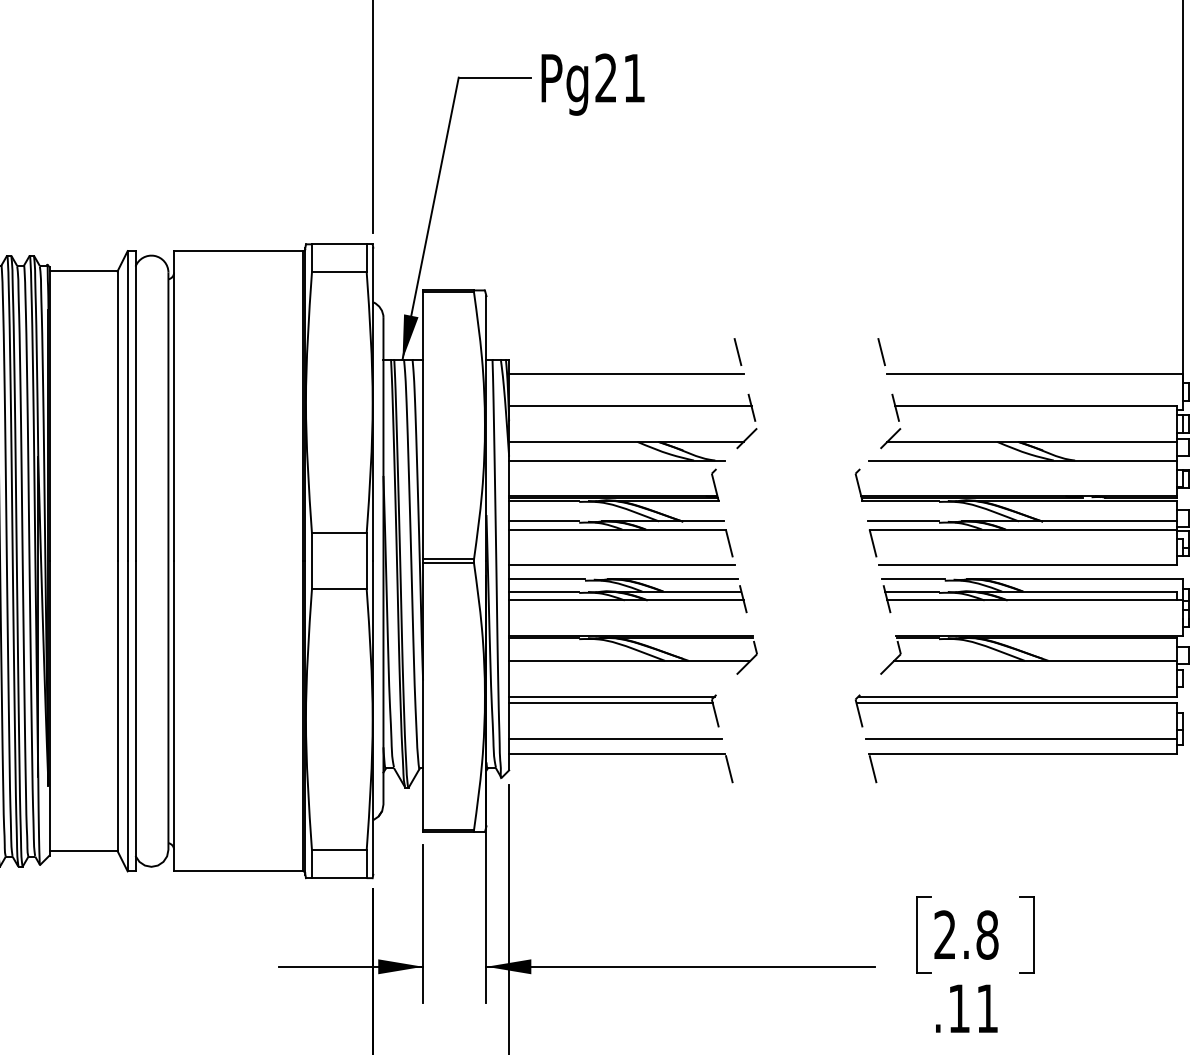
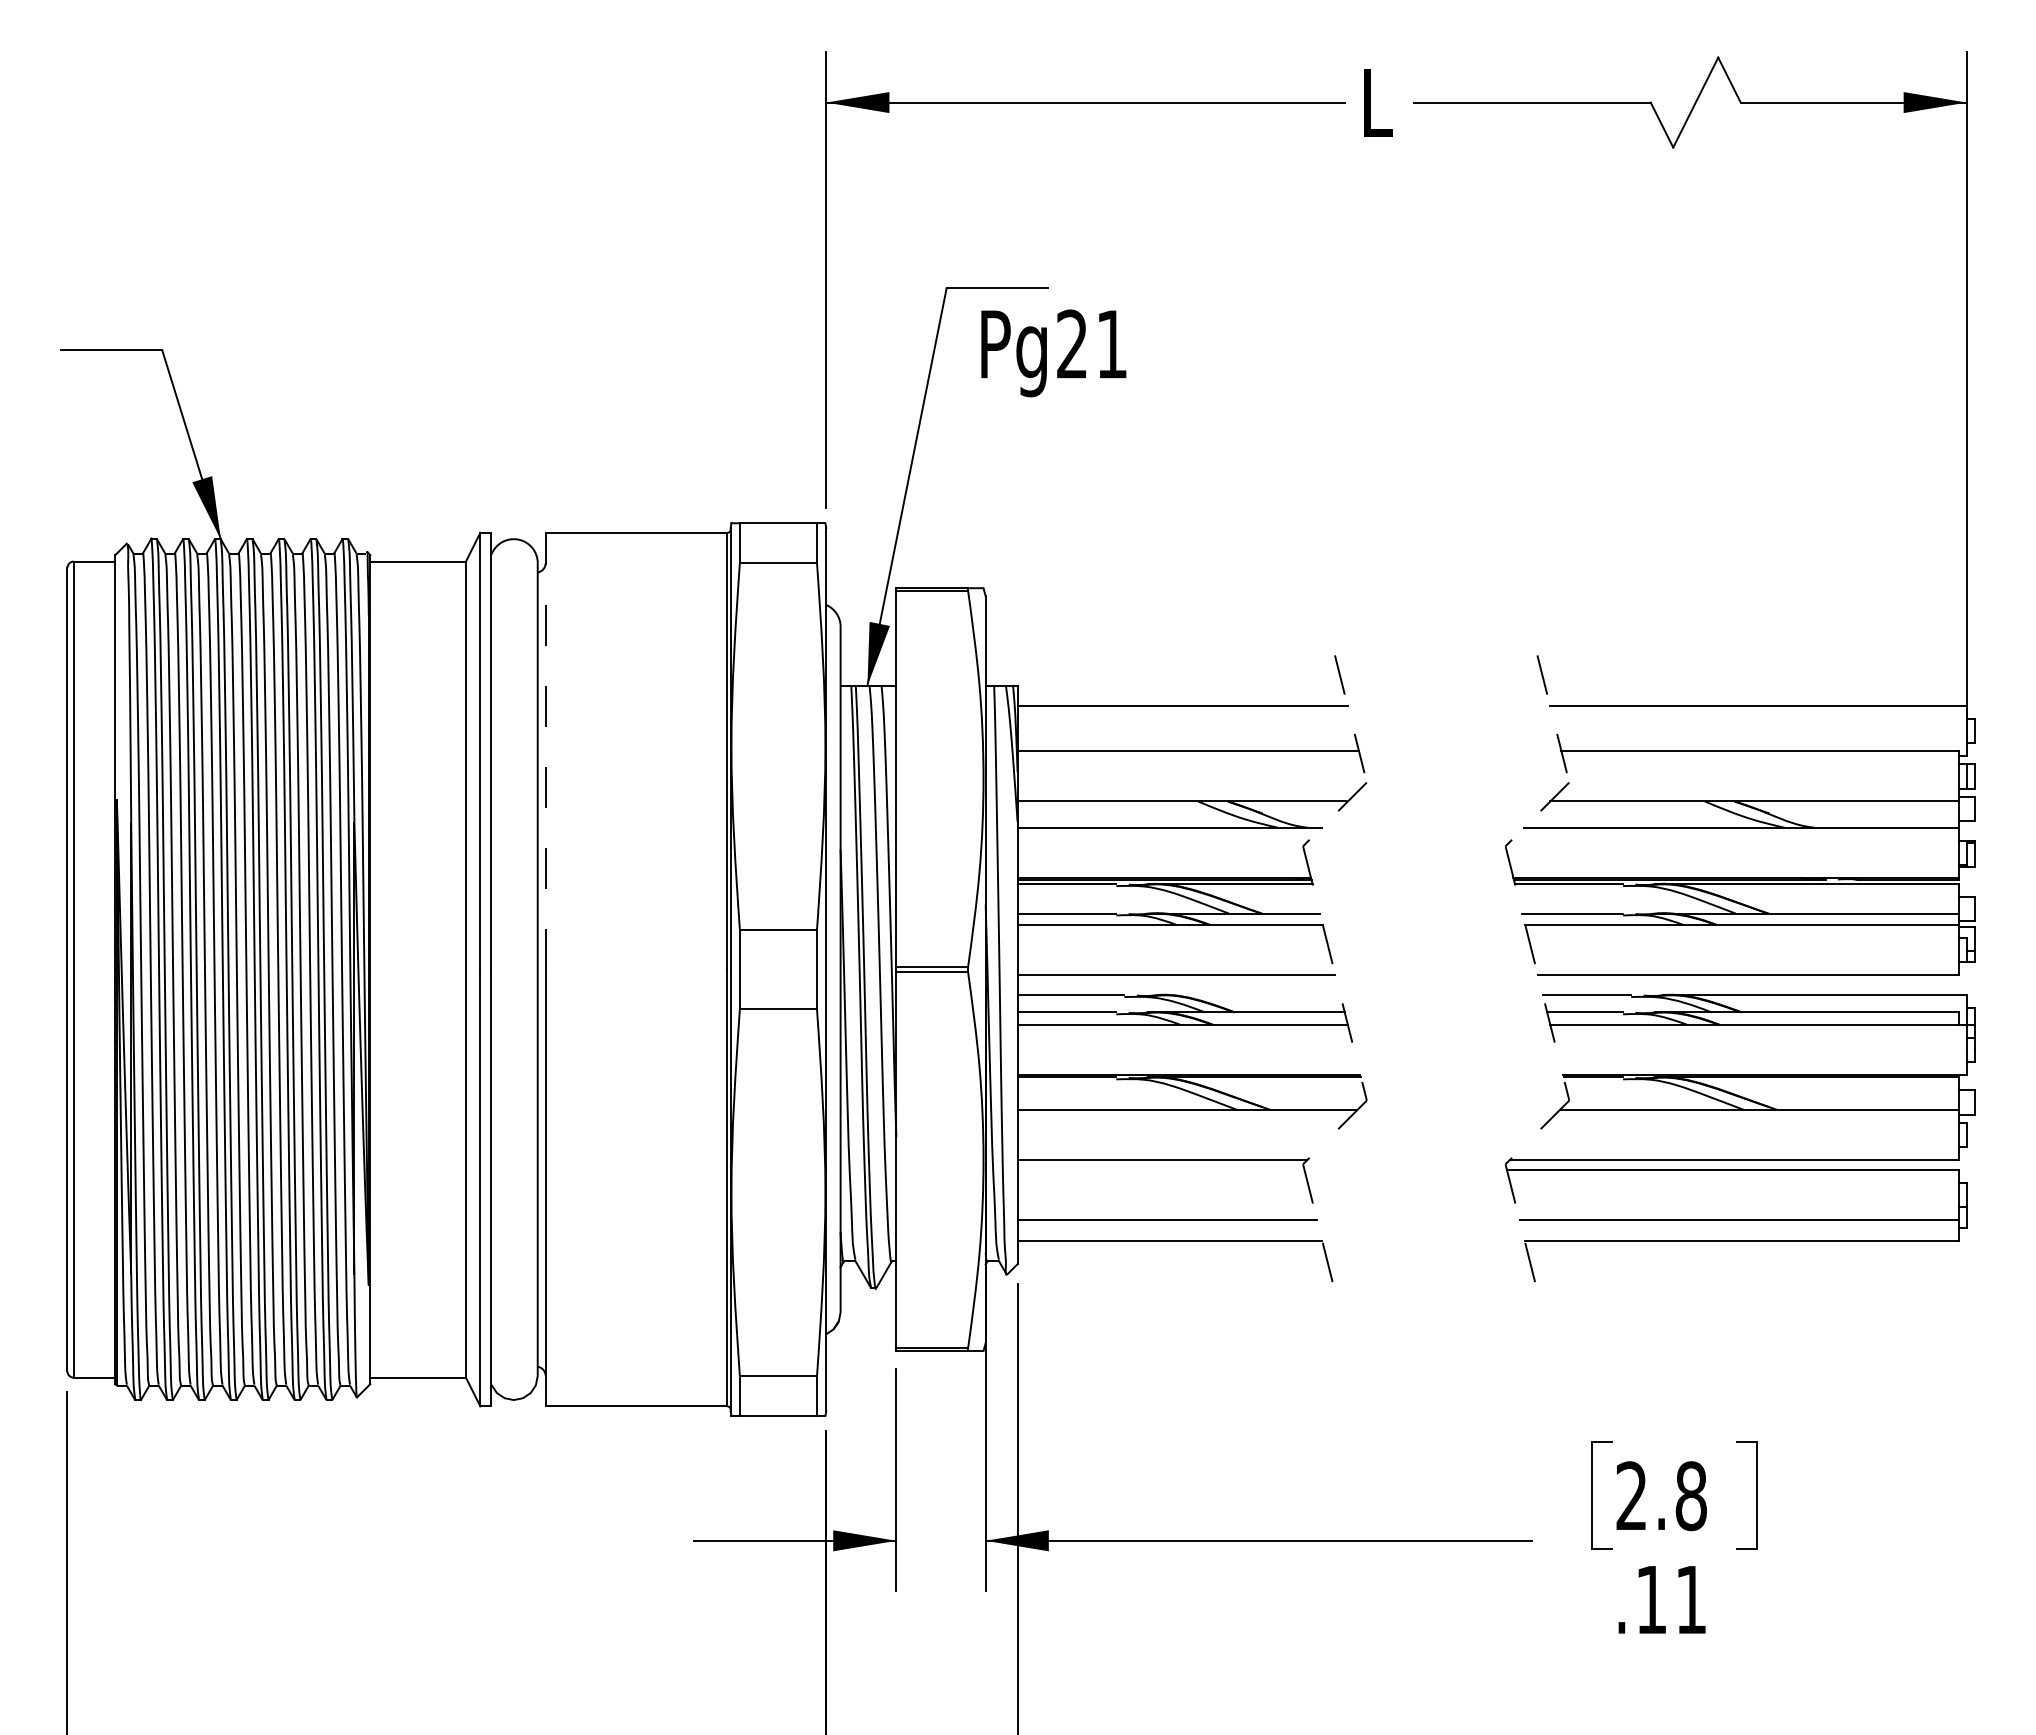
text: (592, 84) -> (1053, 353), moved
line: (173, 405) -> (545, 750), solid -> dashed
line: (673, 579) -> (1248, 995), removed
line: (610, 703) -> (1160, 1169), removed

